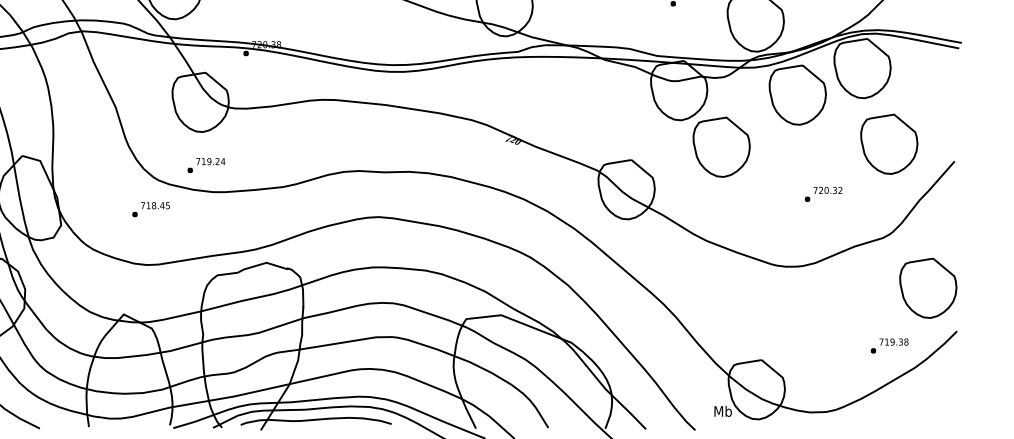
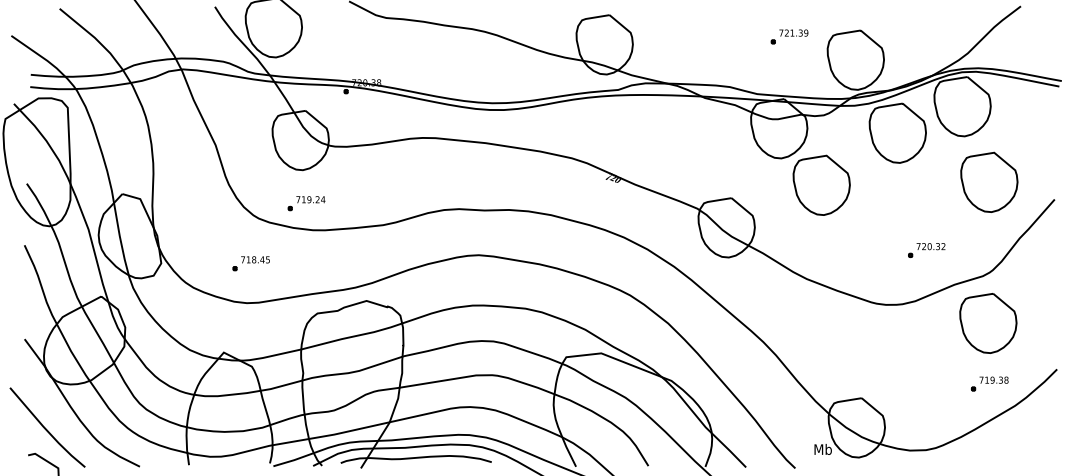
part: (823, 194) -> (926, 250), moved
part: (150, 209) -> (250, 263), moved
part: (928, 288) -> (988, 323), moved

